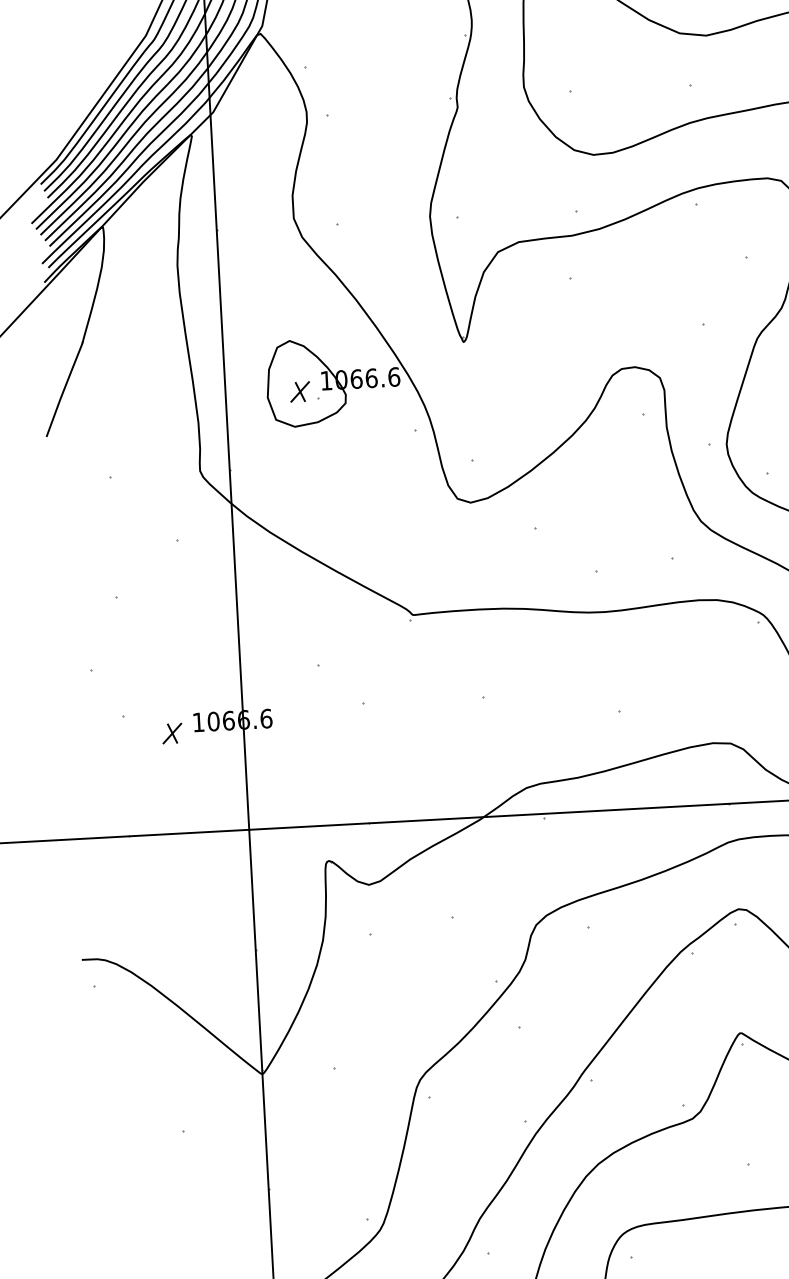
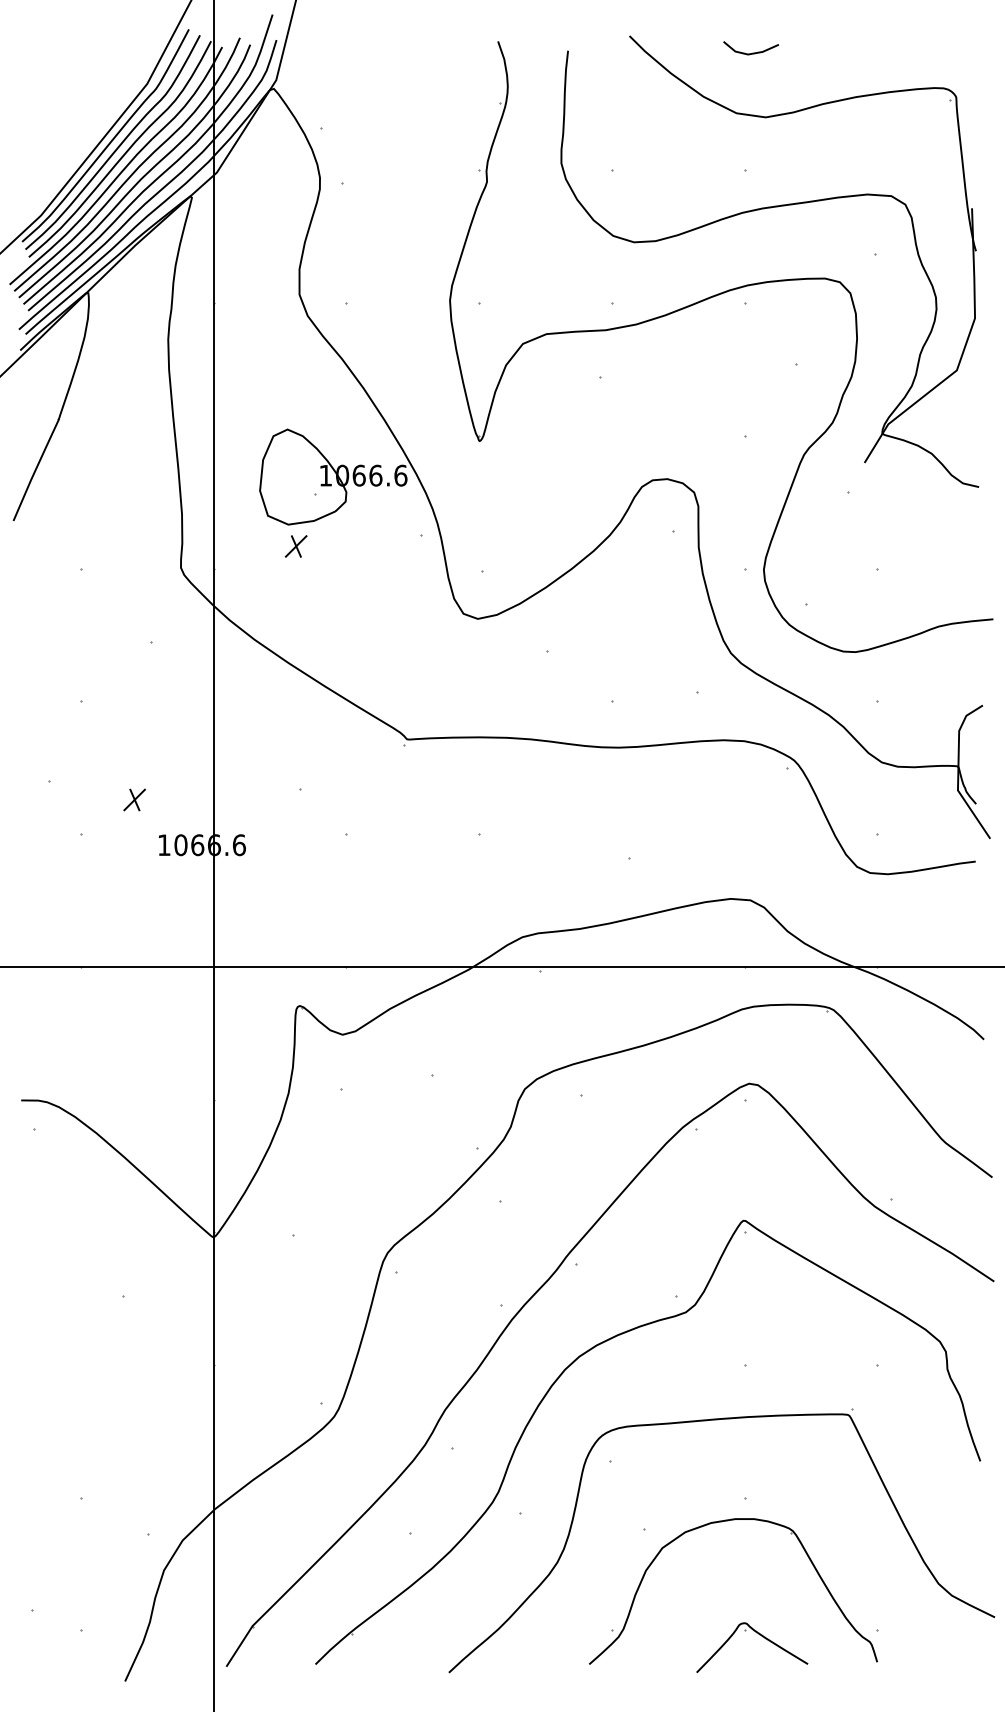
part: (299, 392) -> (295, 546), moved
part: (172, 733) -> (134, 799), moved

